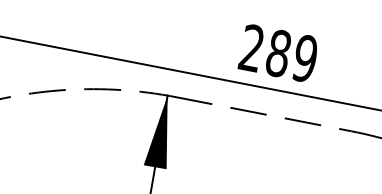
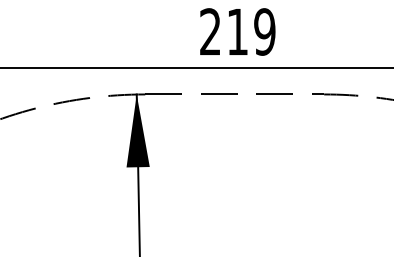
text: (278, 52) -> (237, 31), 289 -> 219

